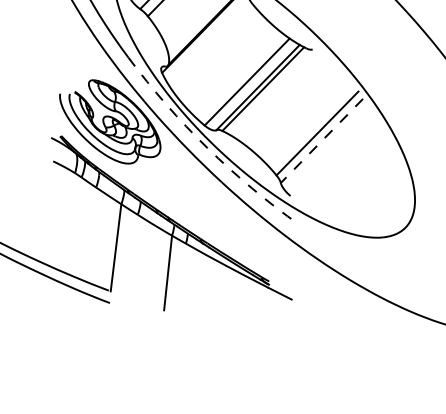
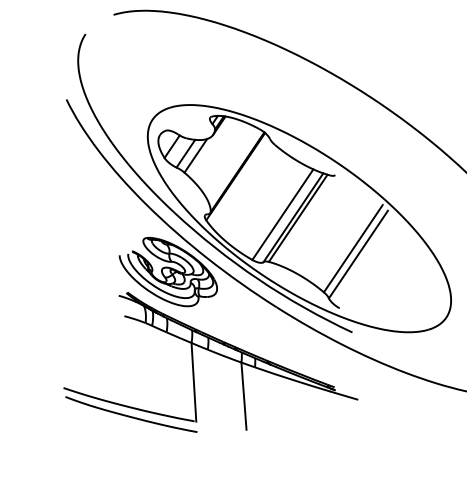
line: (322, 140) -> (358, 254), dashed -> solid
arc: (207, 148) -> (258, 279), dashed -> solid

